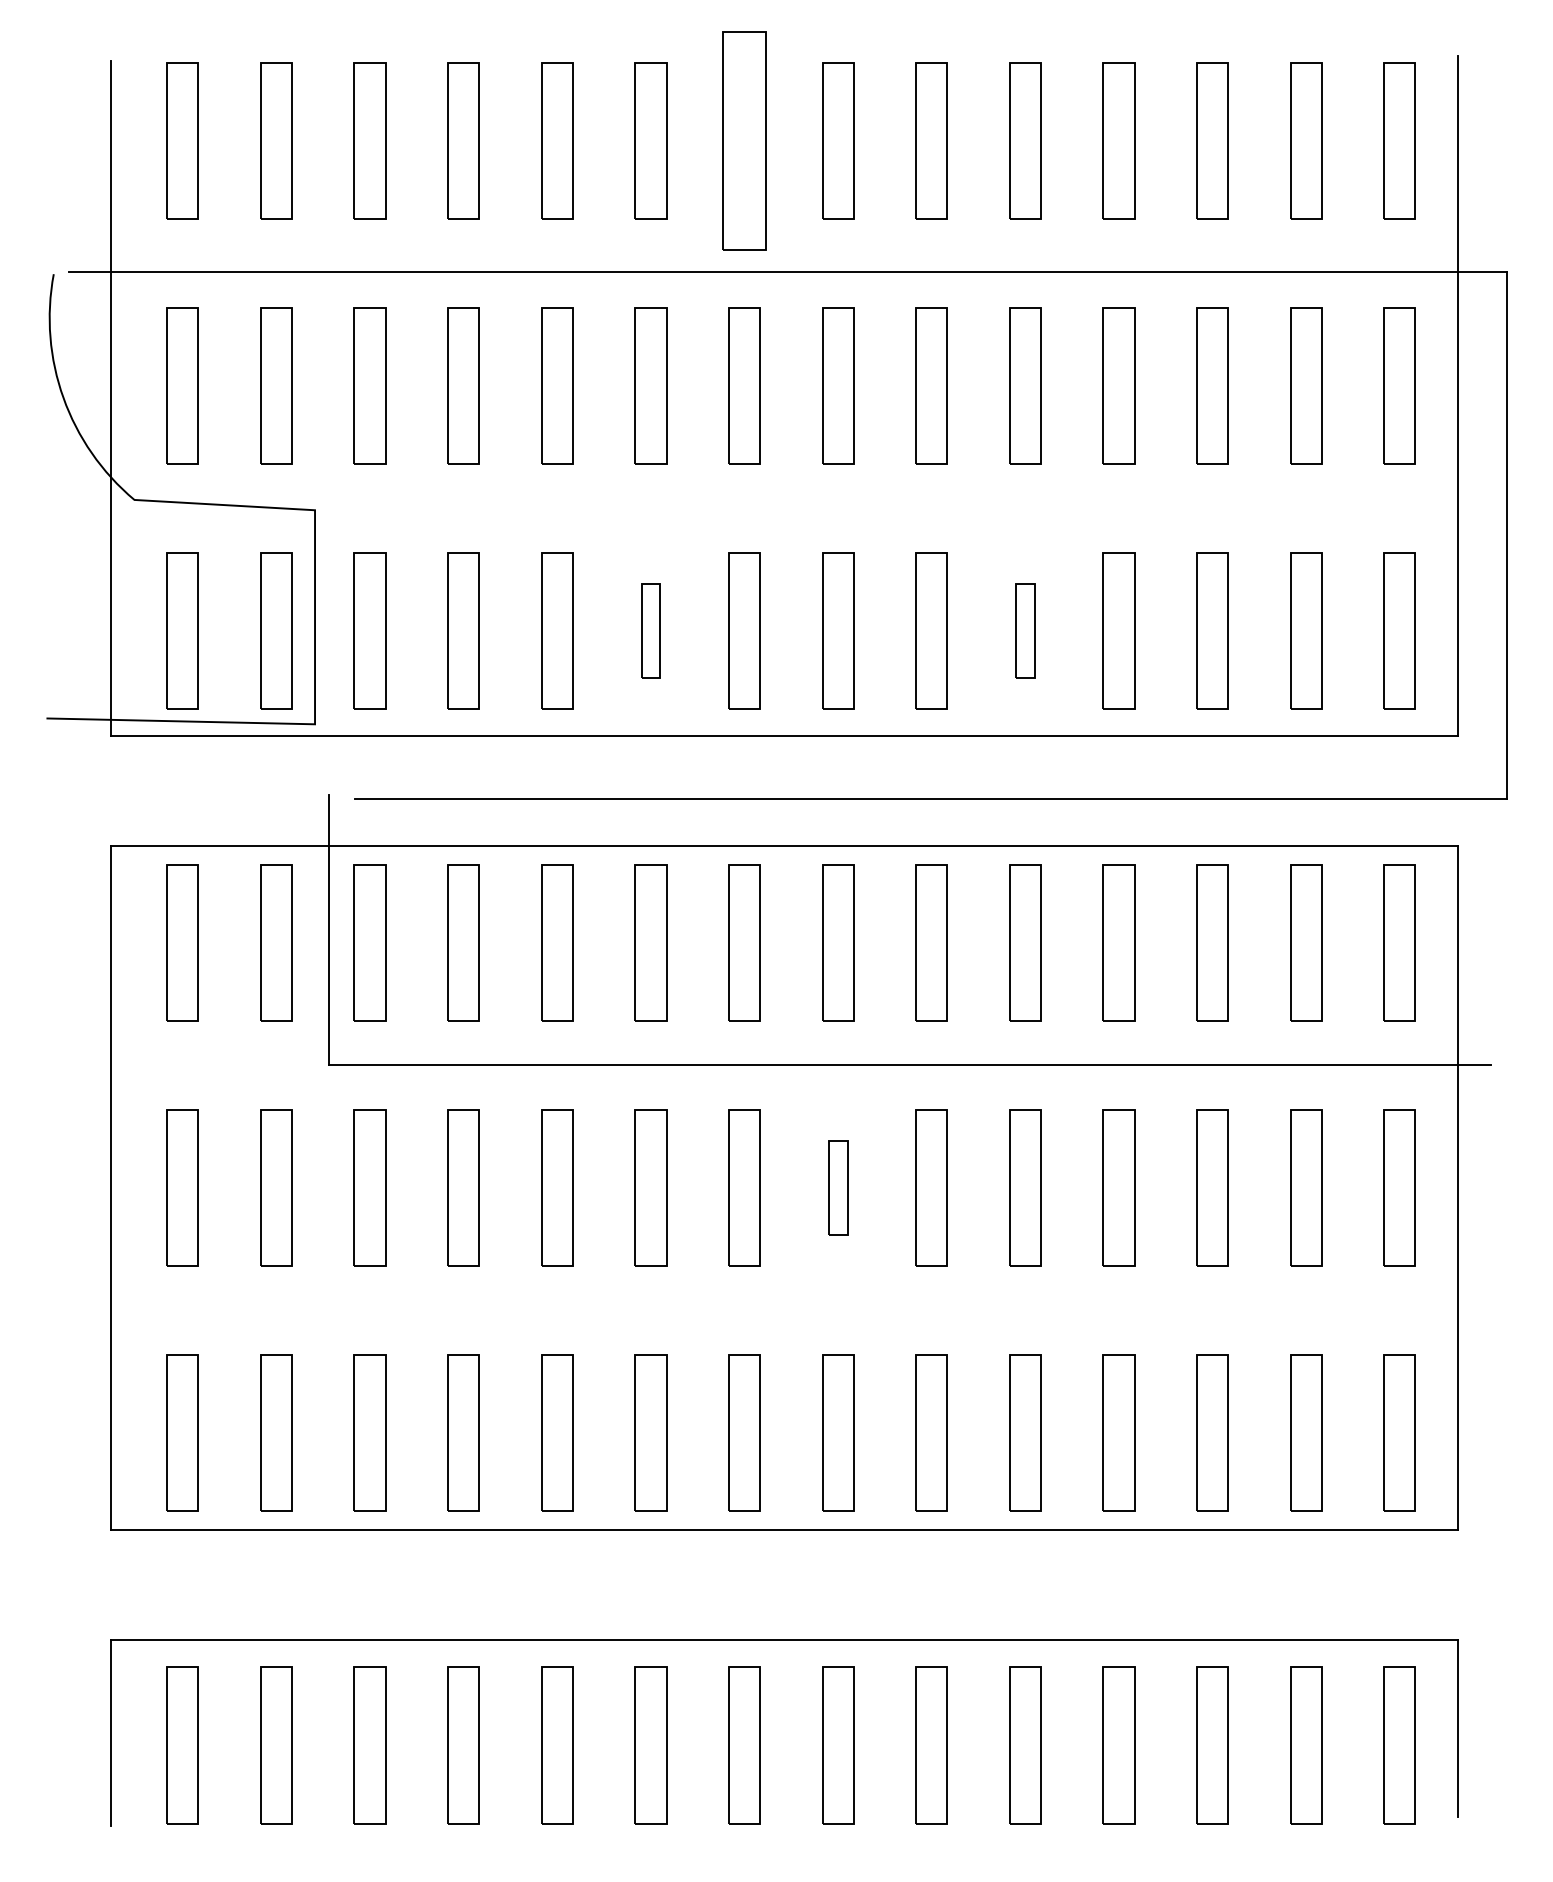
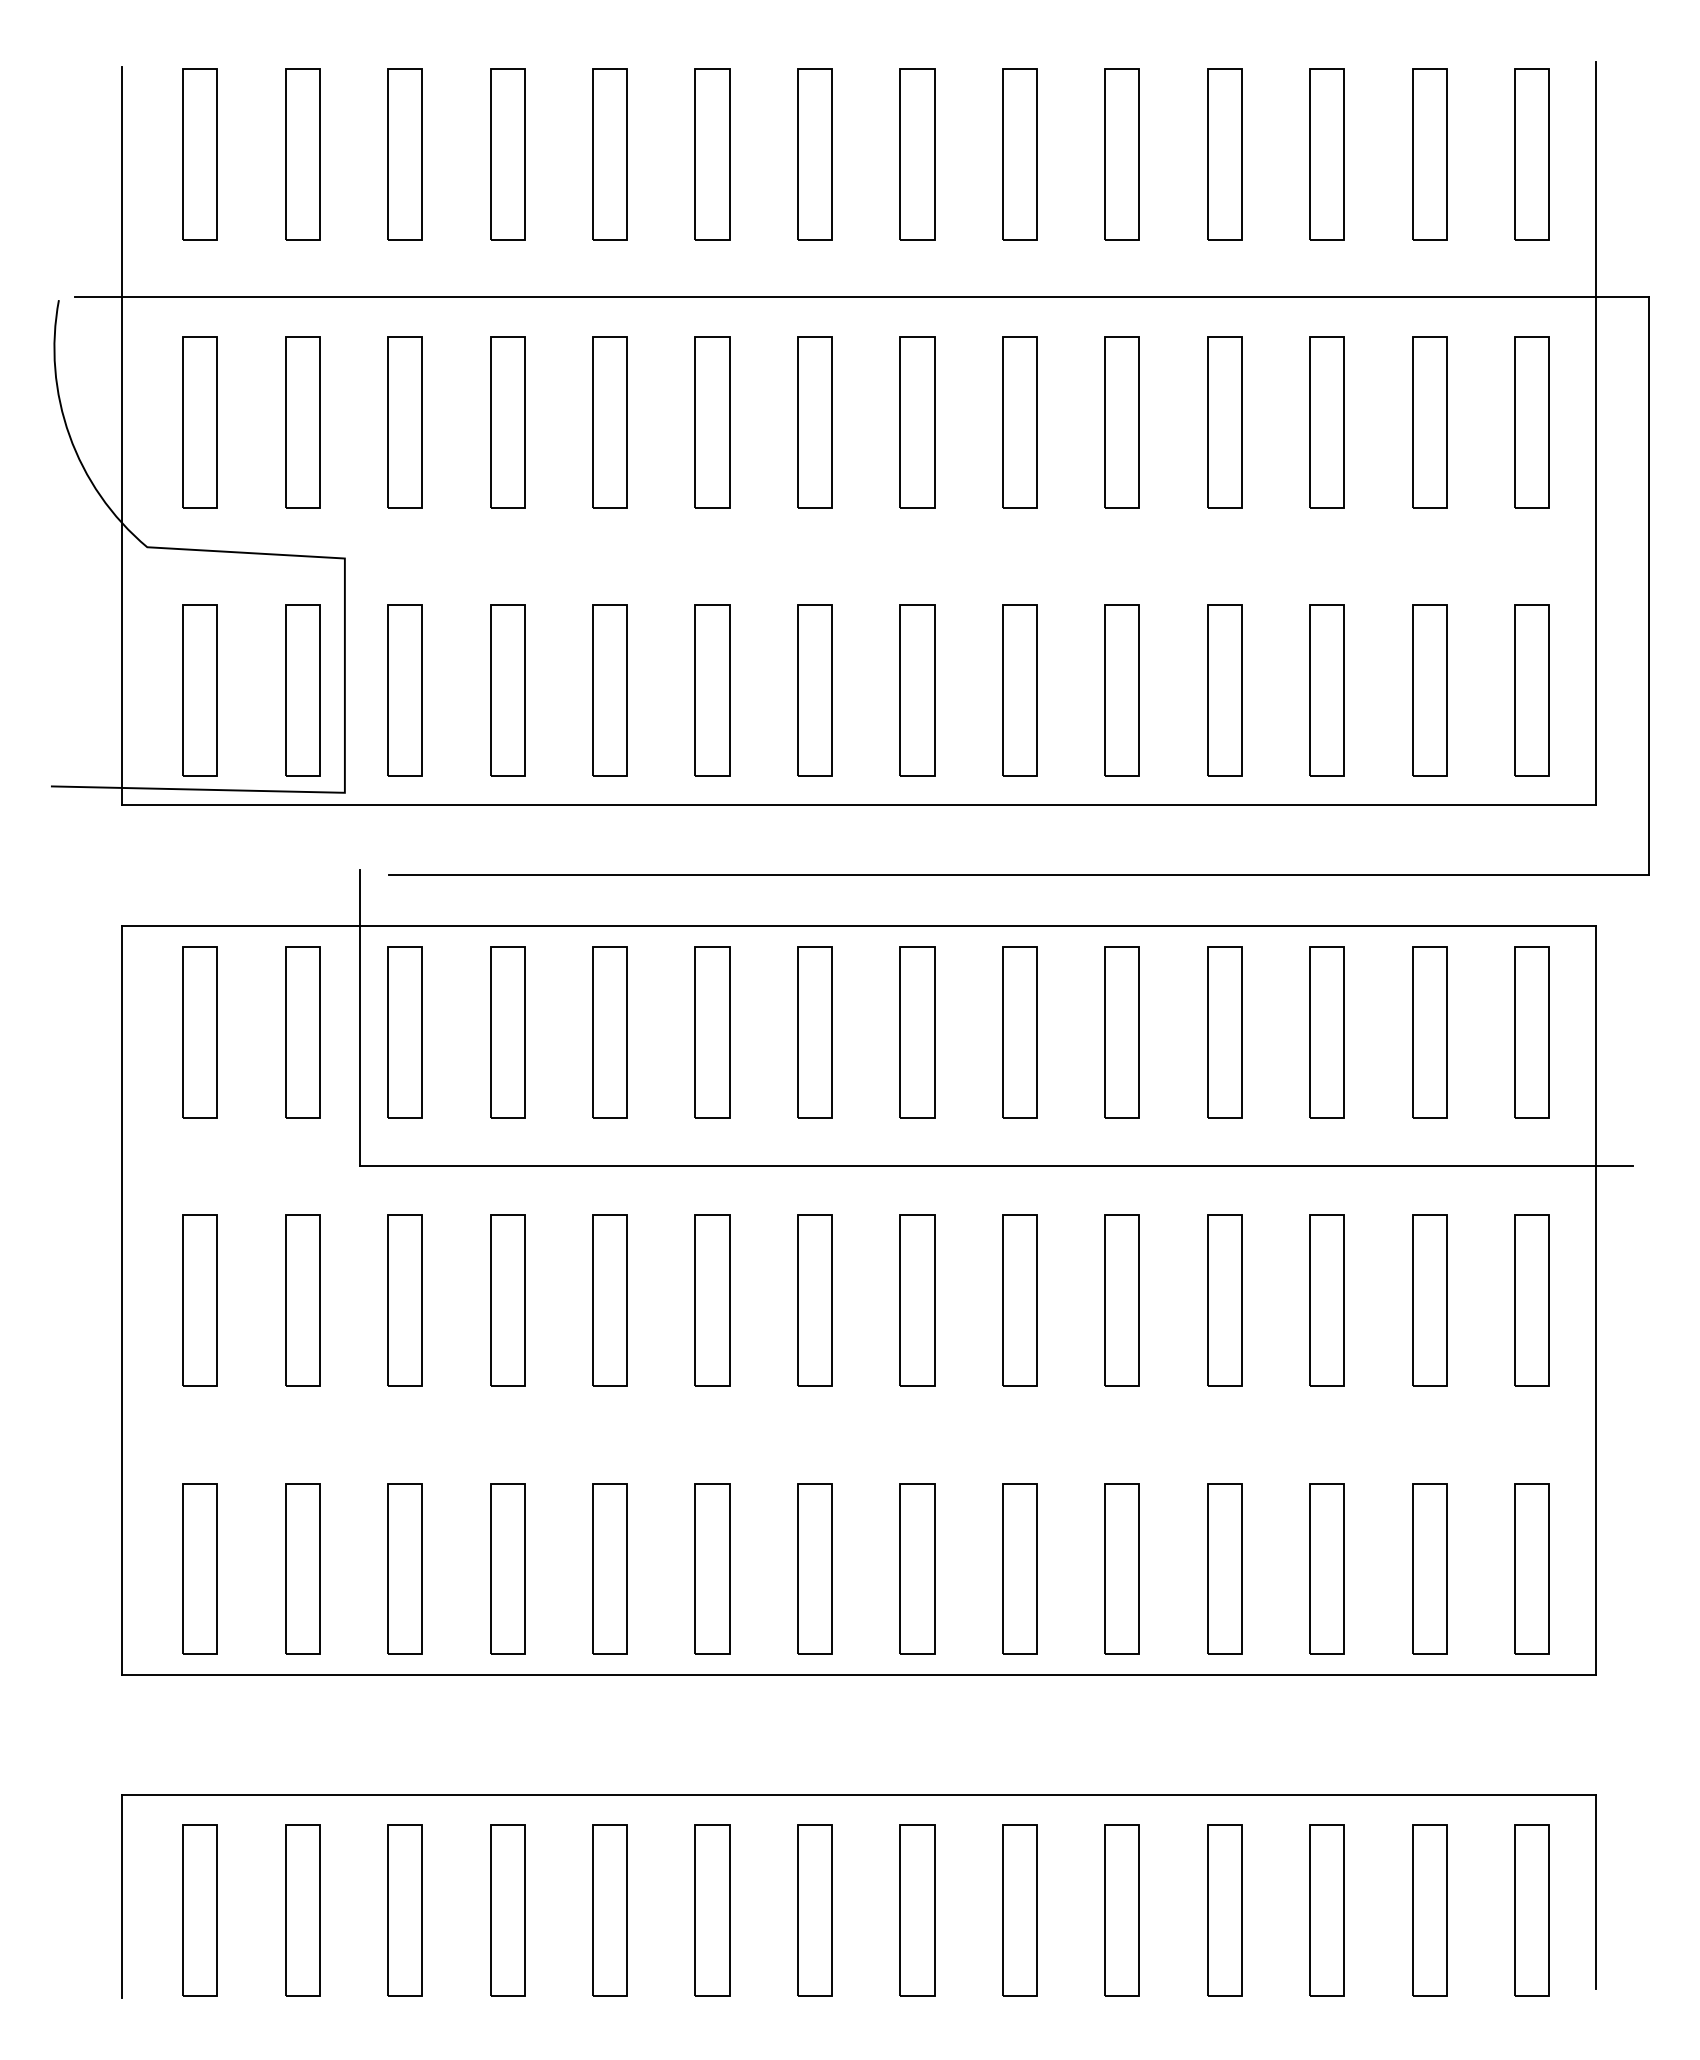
part: (744, 141) -> (814, 154), size x0.71
part: (650, 630) -> (712, 690), size x1.67
part: (1024, 630) -> (1121, 690), size x1.67
part: (838, 1188) -> (917, 1300), size x1.67

